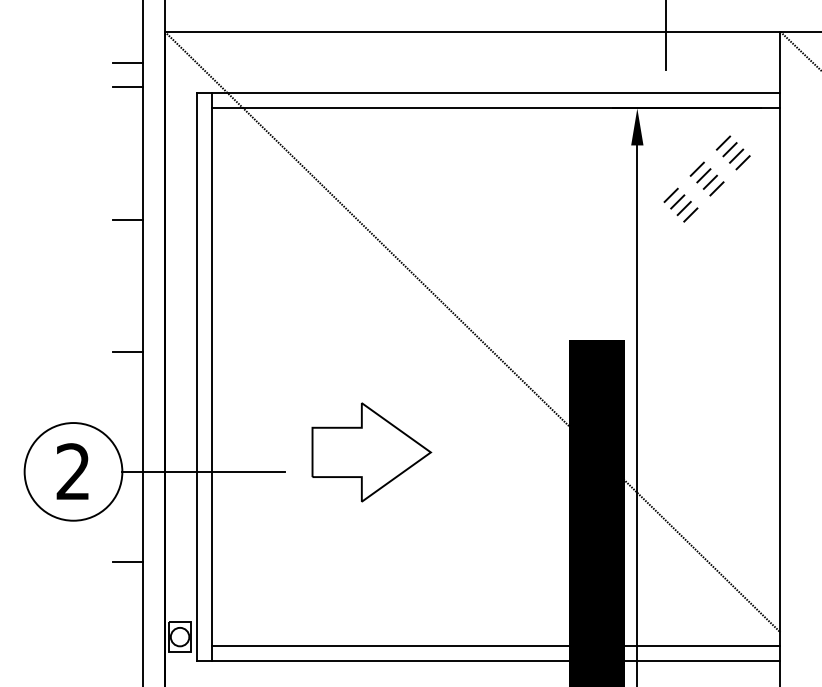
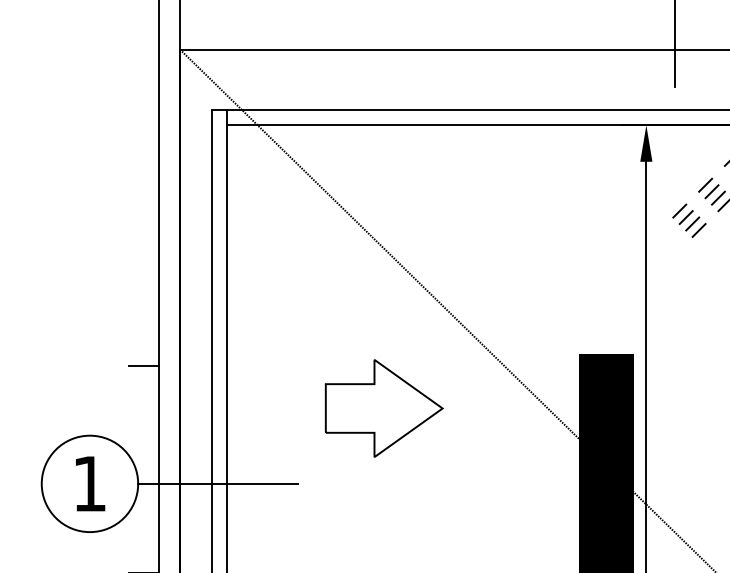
line: (128, 62) -> (144, 79), removed
line: (128, 87) -> (144, 104), removed
line: (128, 219) -> (144, 234), removed
part: (371, 452) -> (384, 408), moved
text: (72, 471) -> (88, 483), 2 -> 1

